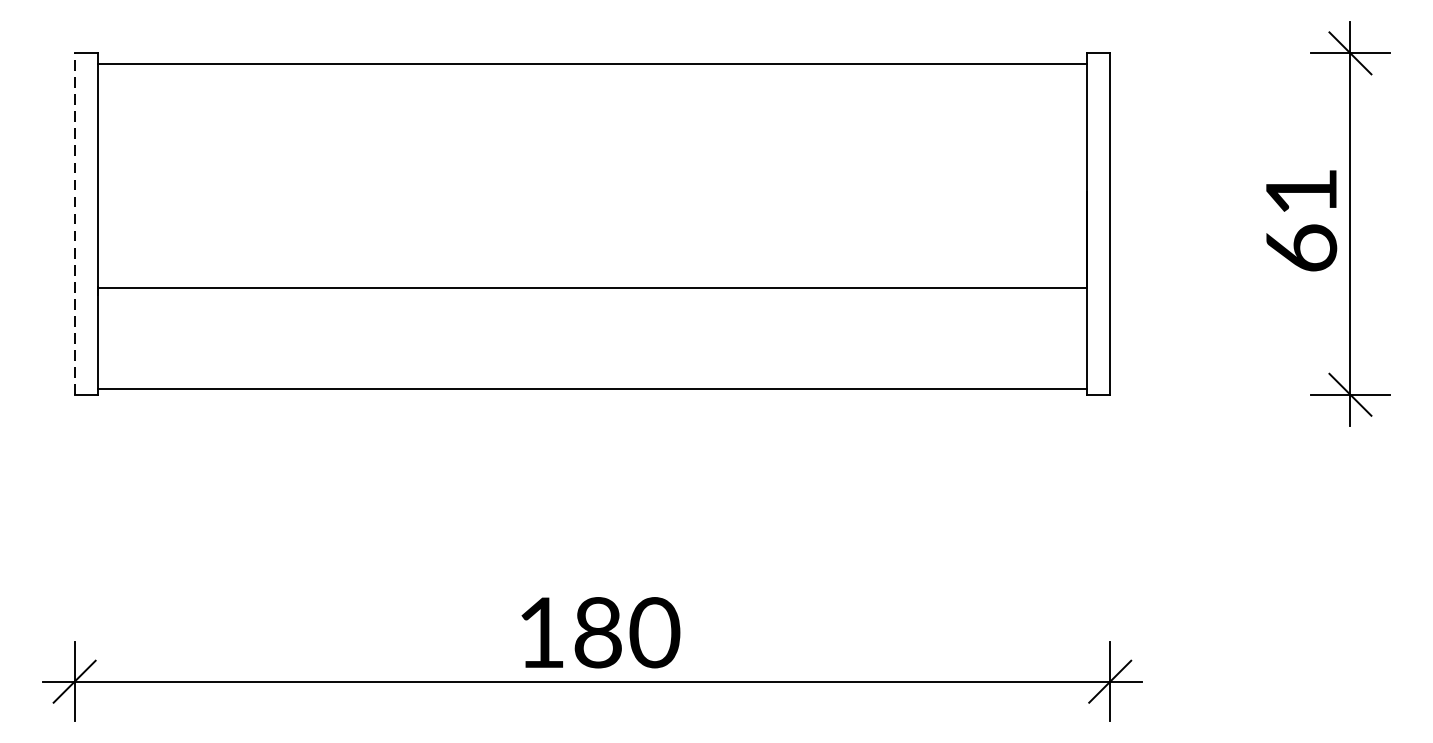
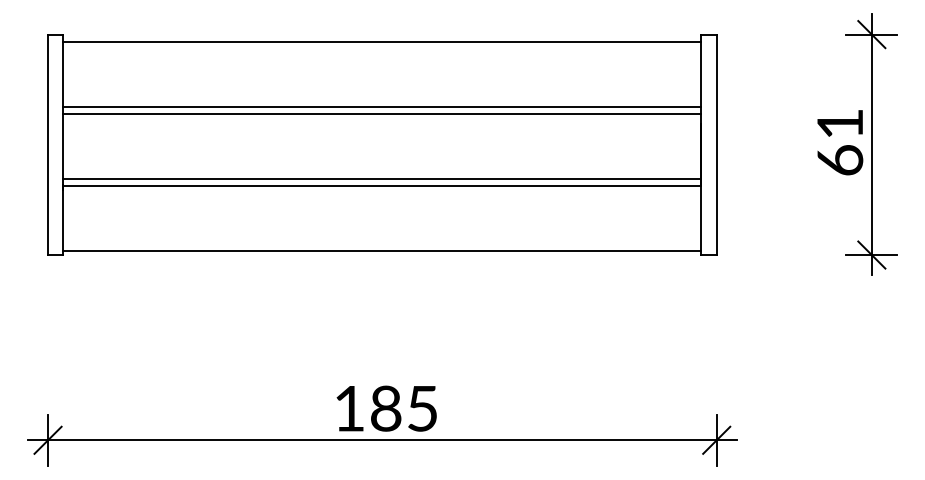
line: (592, 164) -> (382, 106), added
line: (592, 175) -> (382, 113), added
line: (75, 223) -> (48, 144), dashed -> solid
line: (592, 276) -> (382, 178), added
text: (654, 632) -> (422, 408), 180 -> 185

